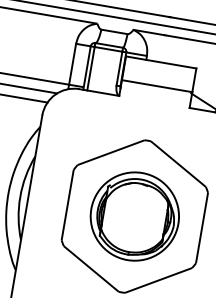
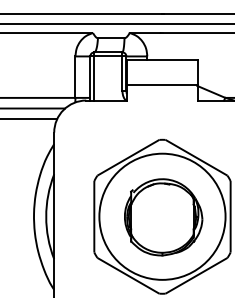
circle: (134, 216) -> (162, 216), size x1.43

